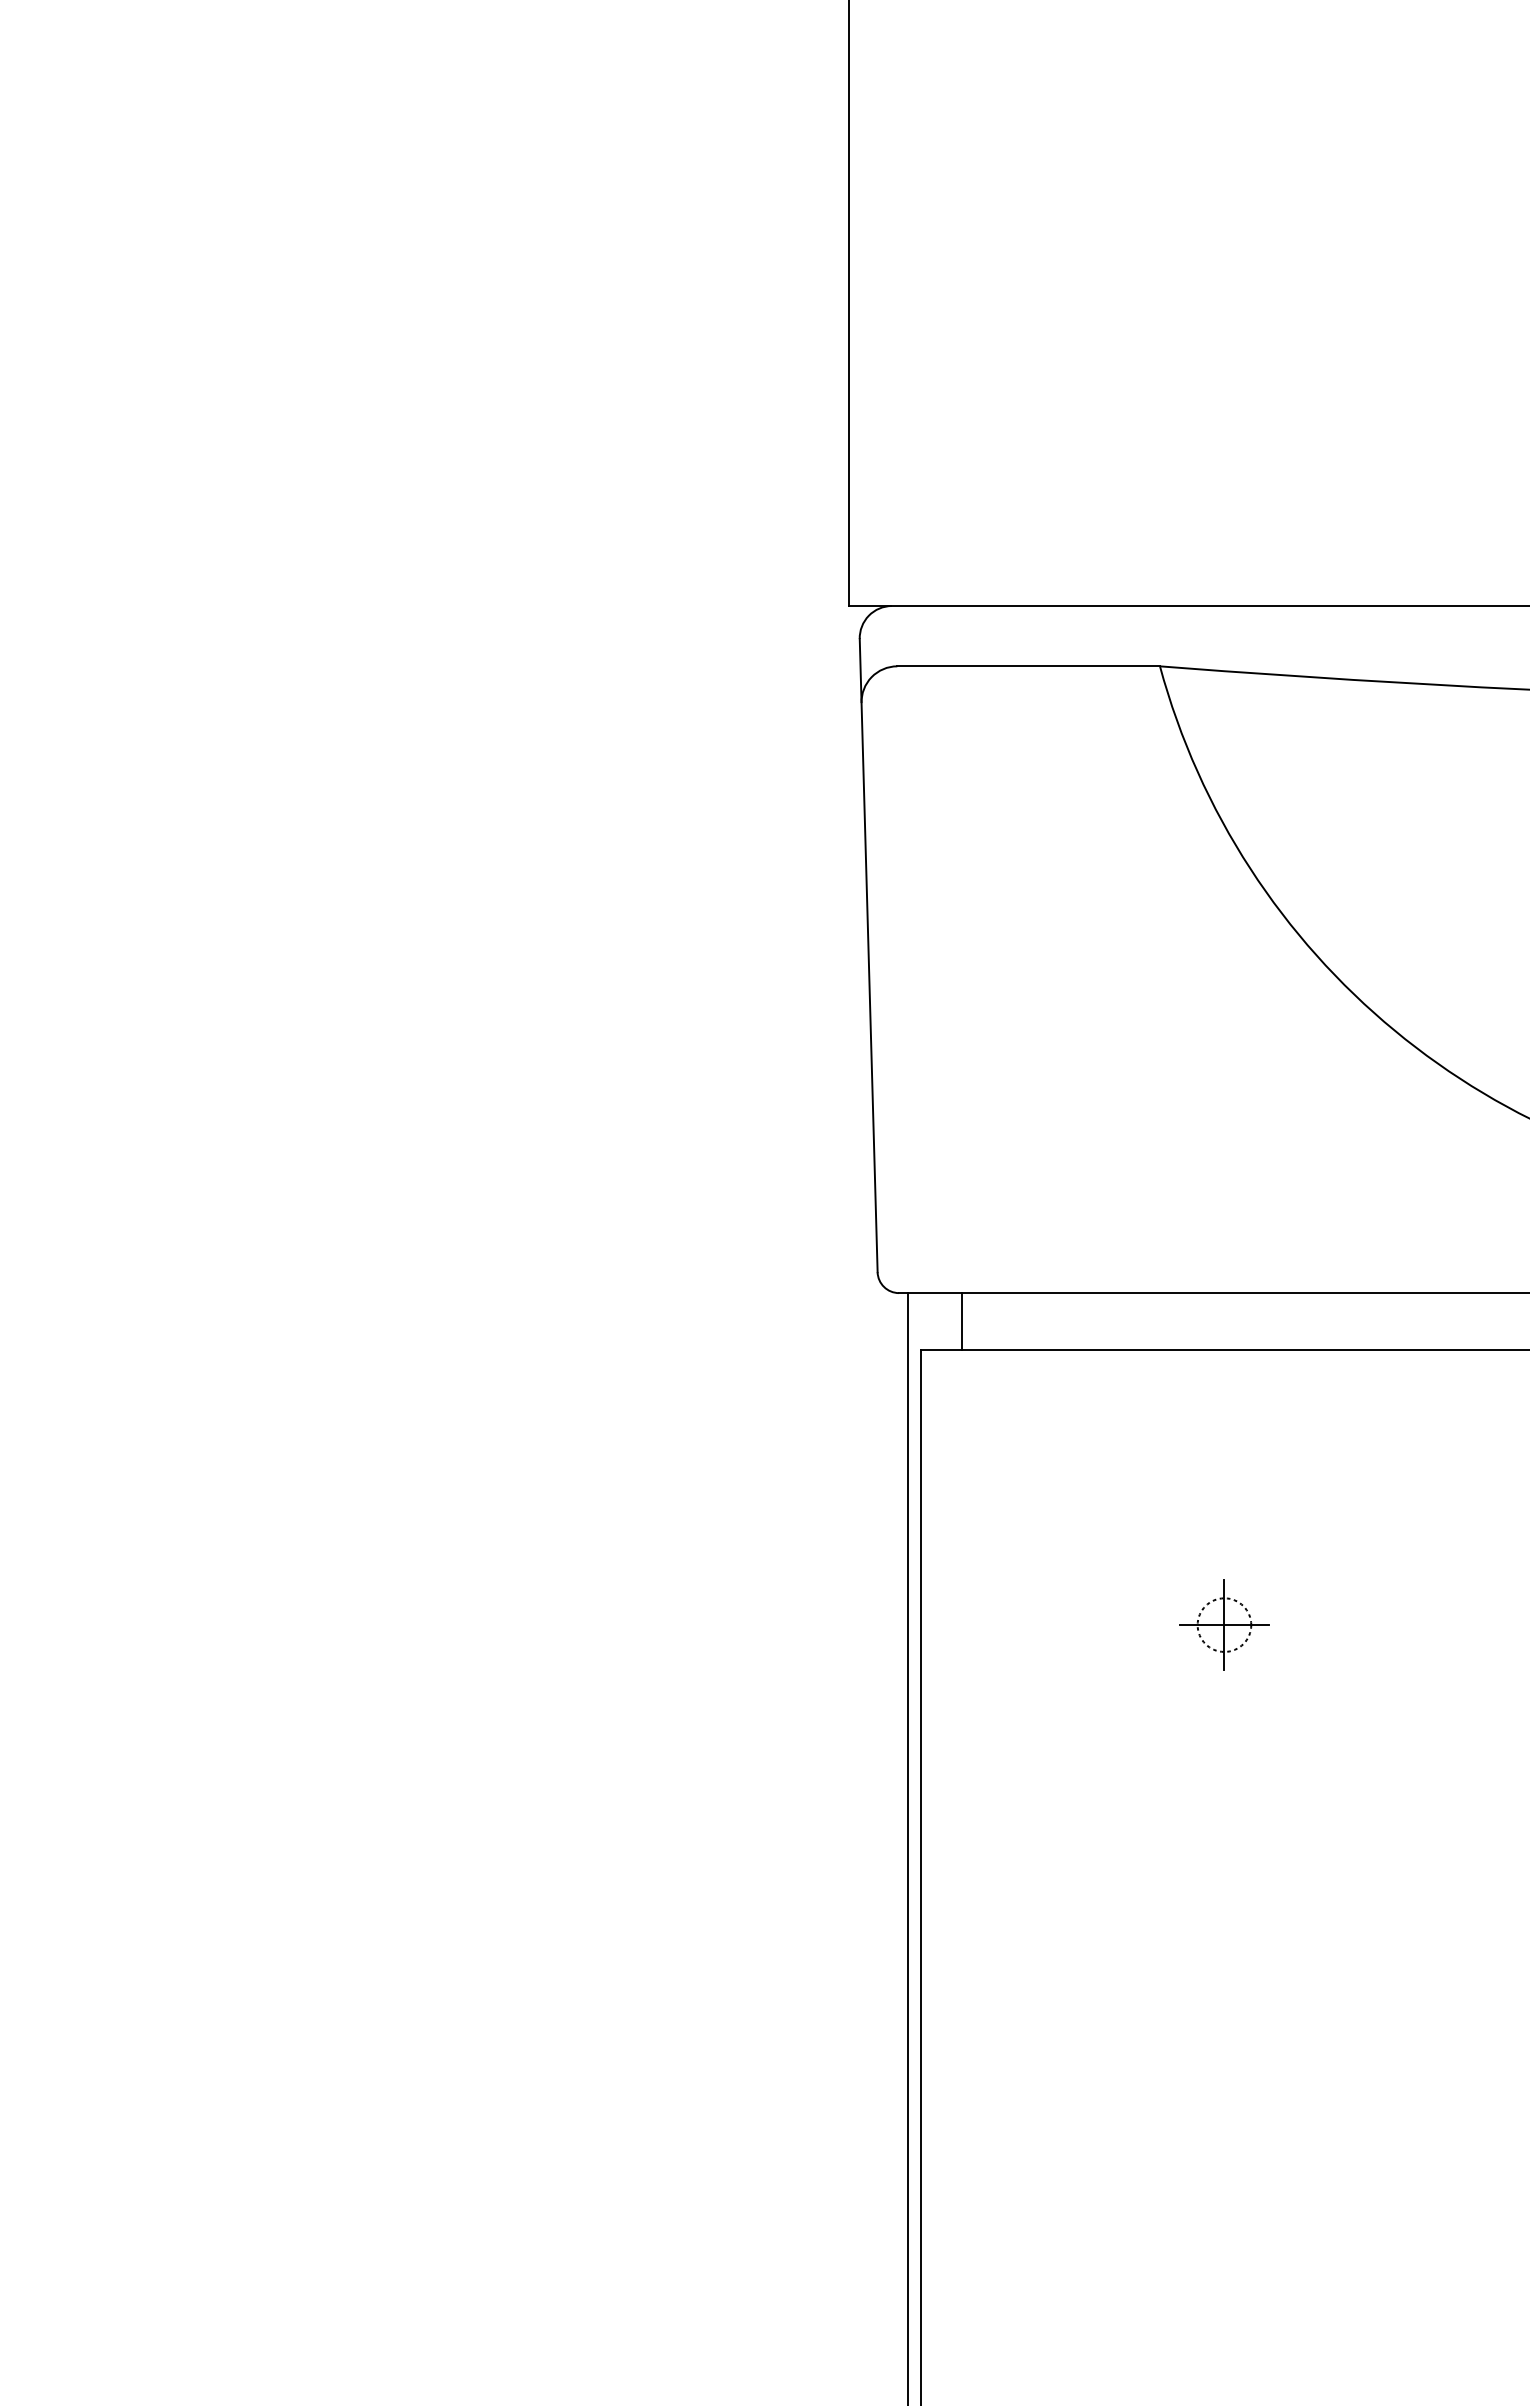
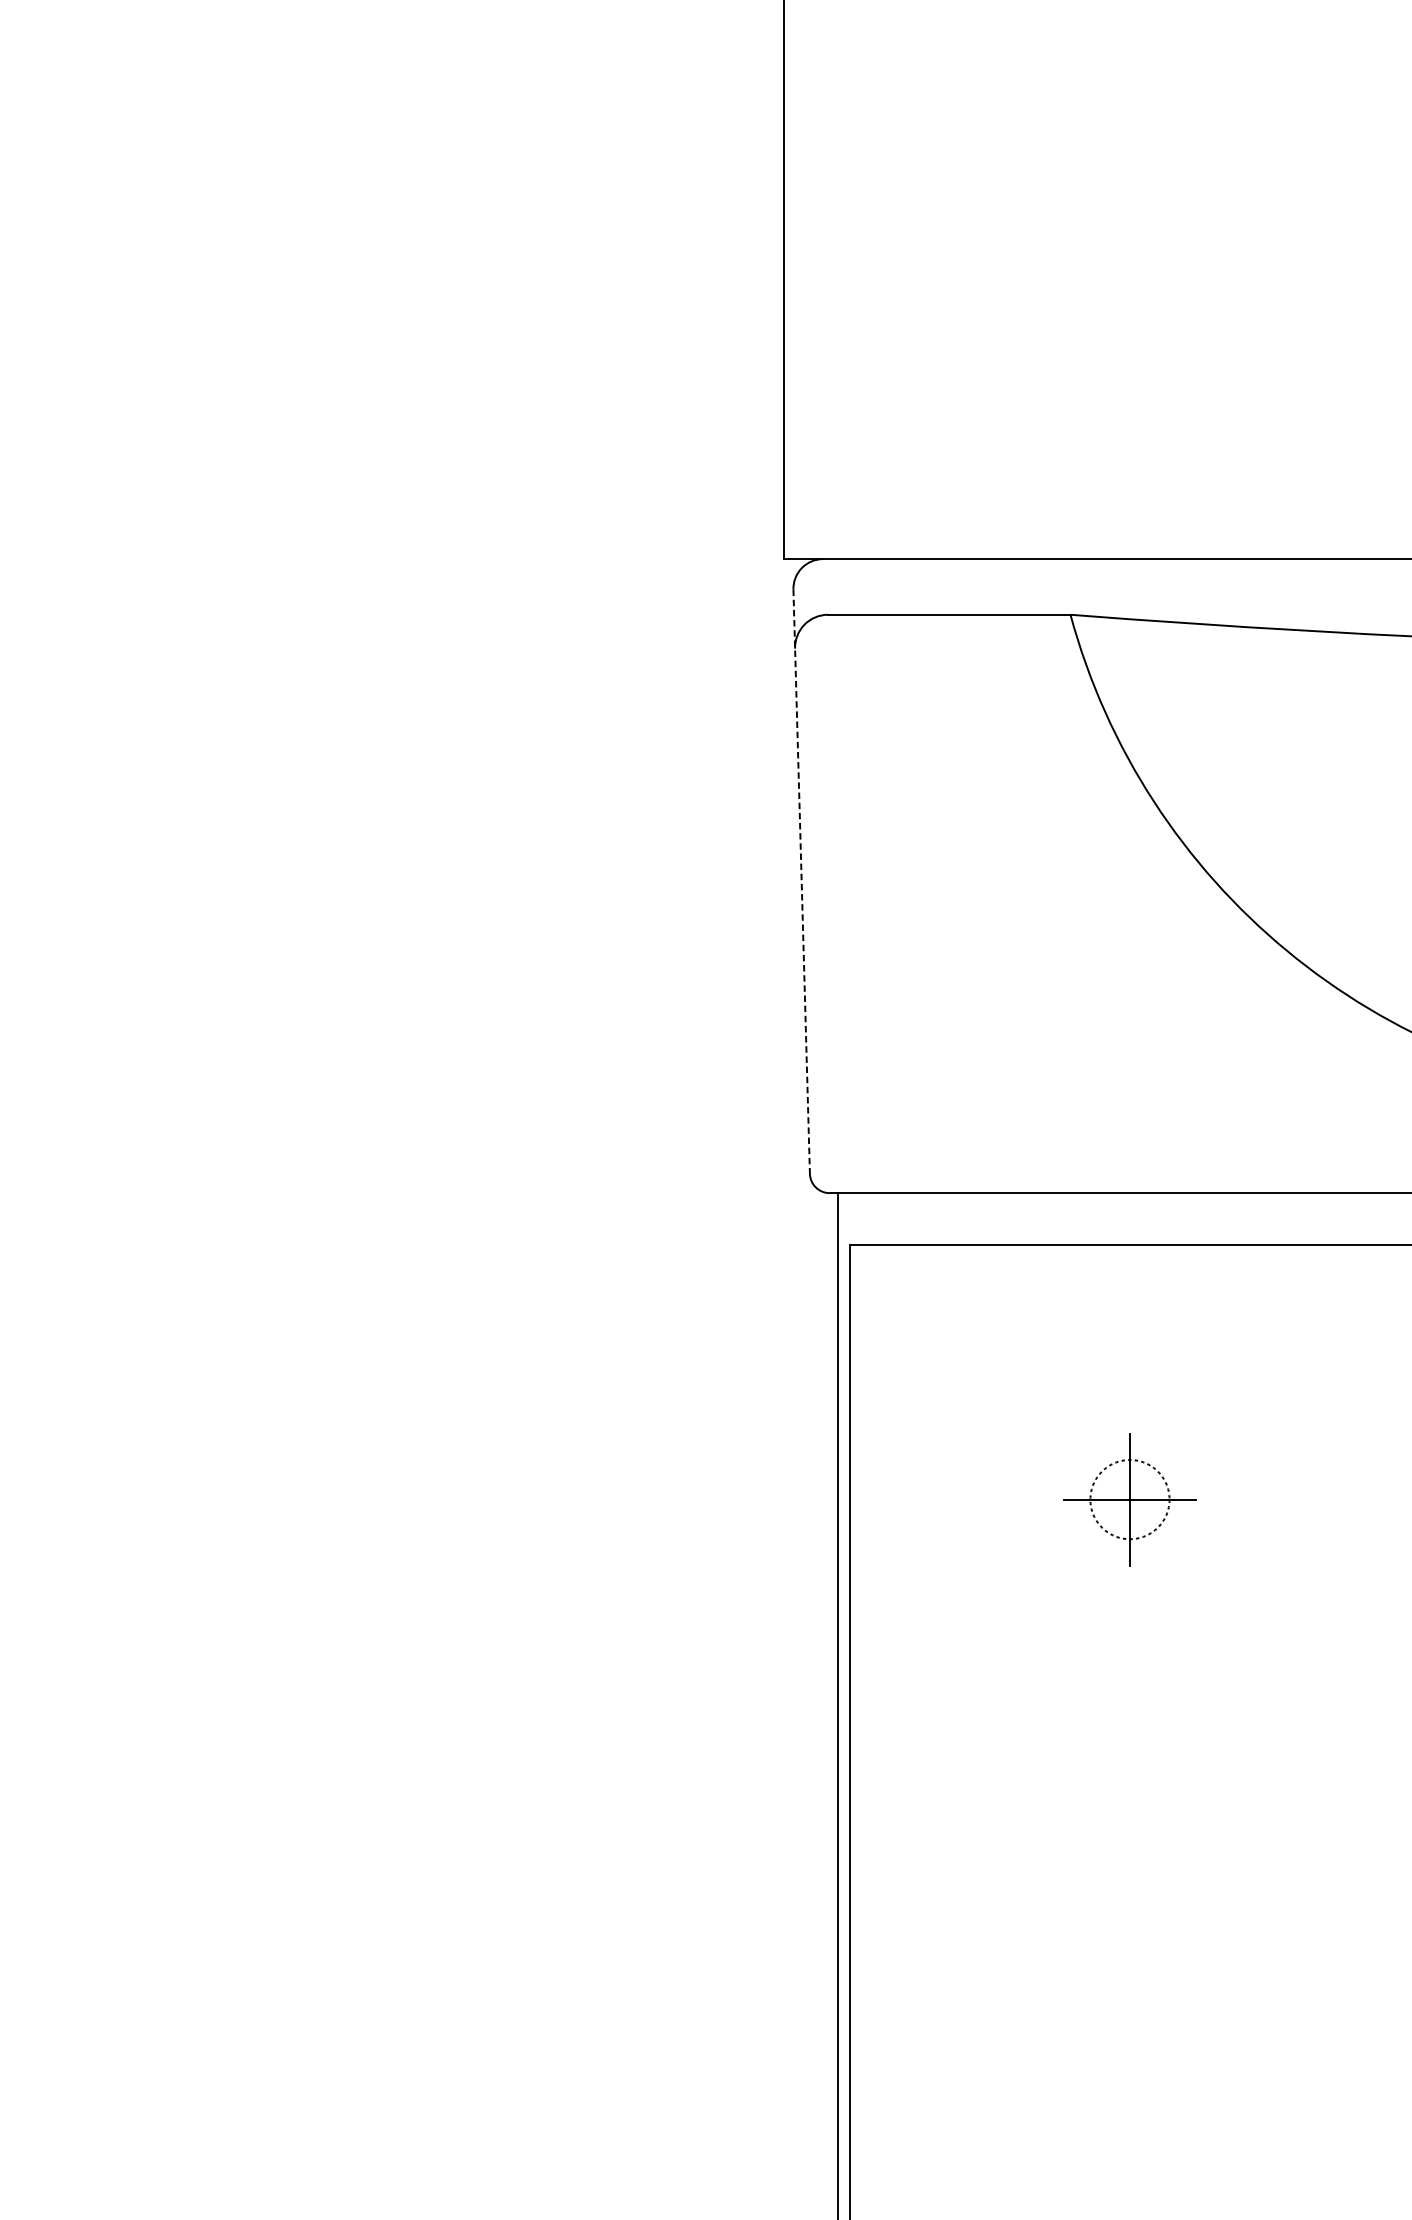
line: (868, 955) -> (801, 881), solid -> dashed
line: (961, 1321) -> (887, 1219), removed
part: (1224, 1624) -> (1130, 1498), size x1.6

